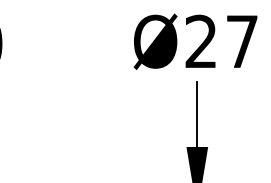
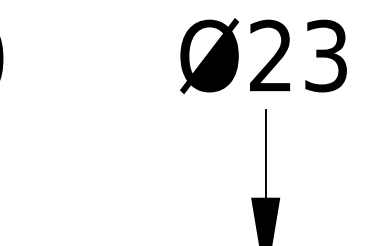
text: (241, 41) -> (325, 55), Ø27 -> Ø23

